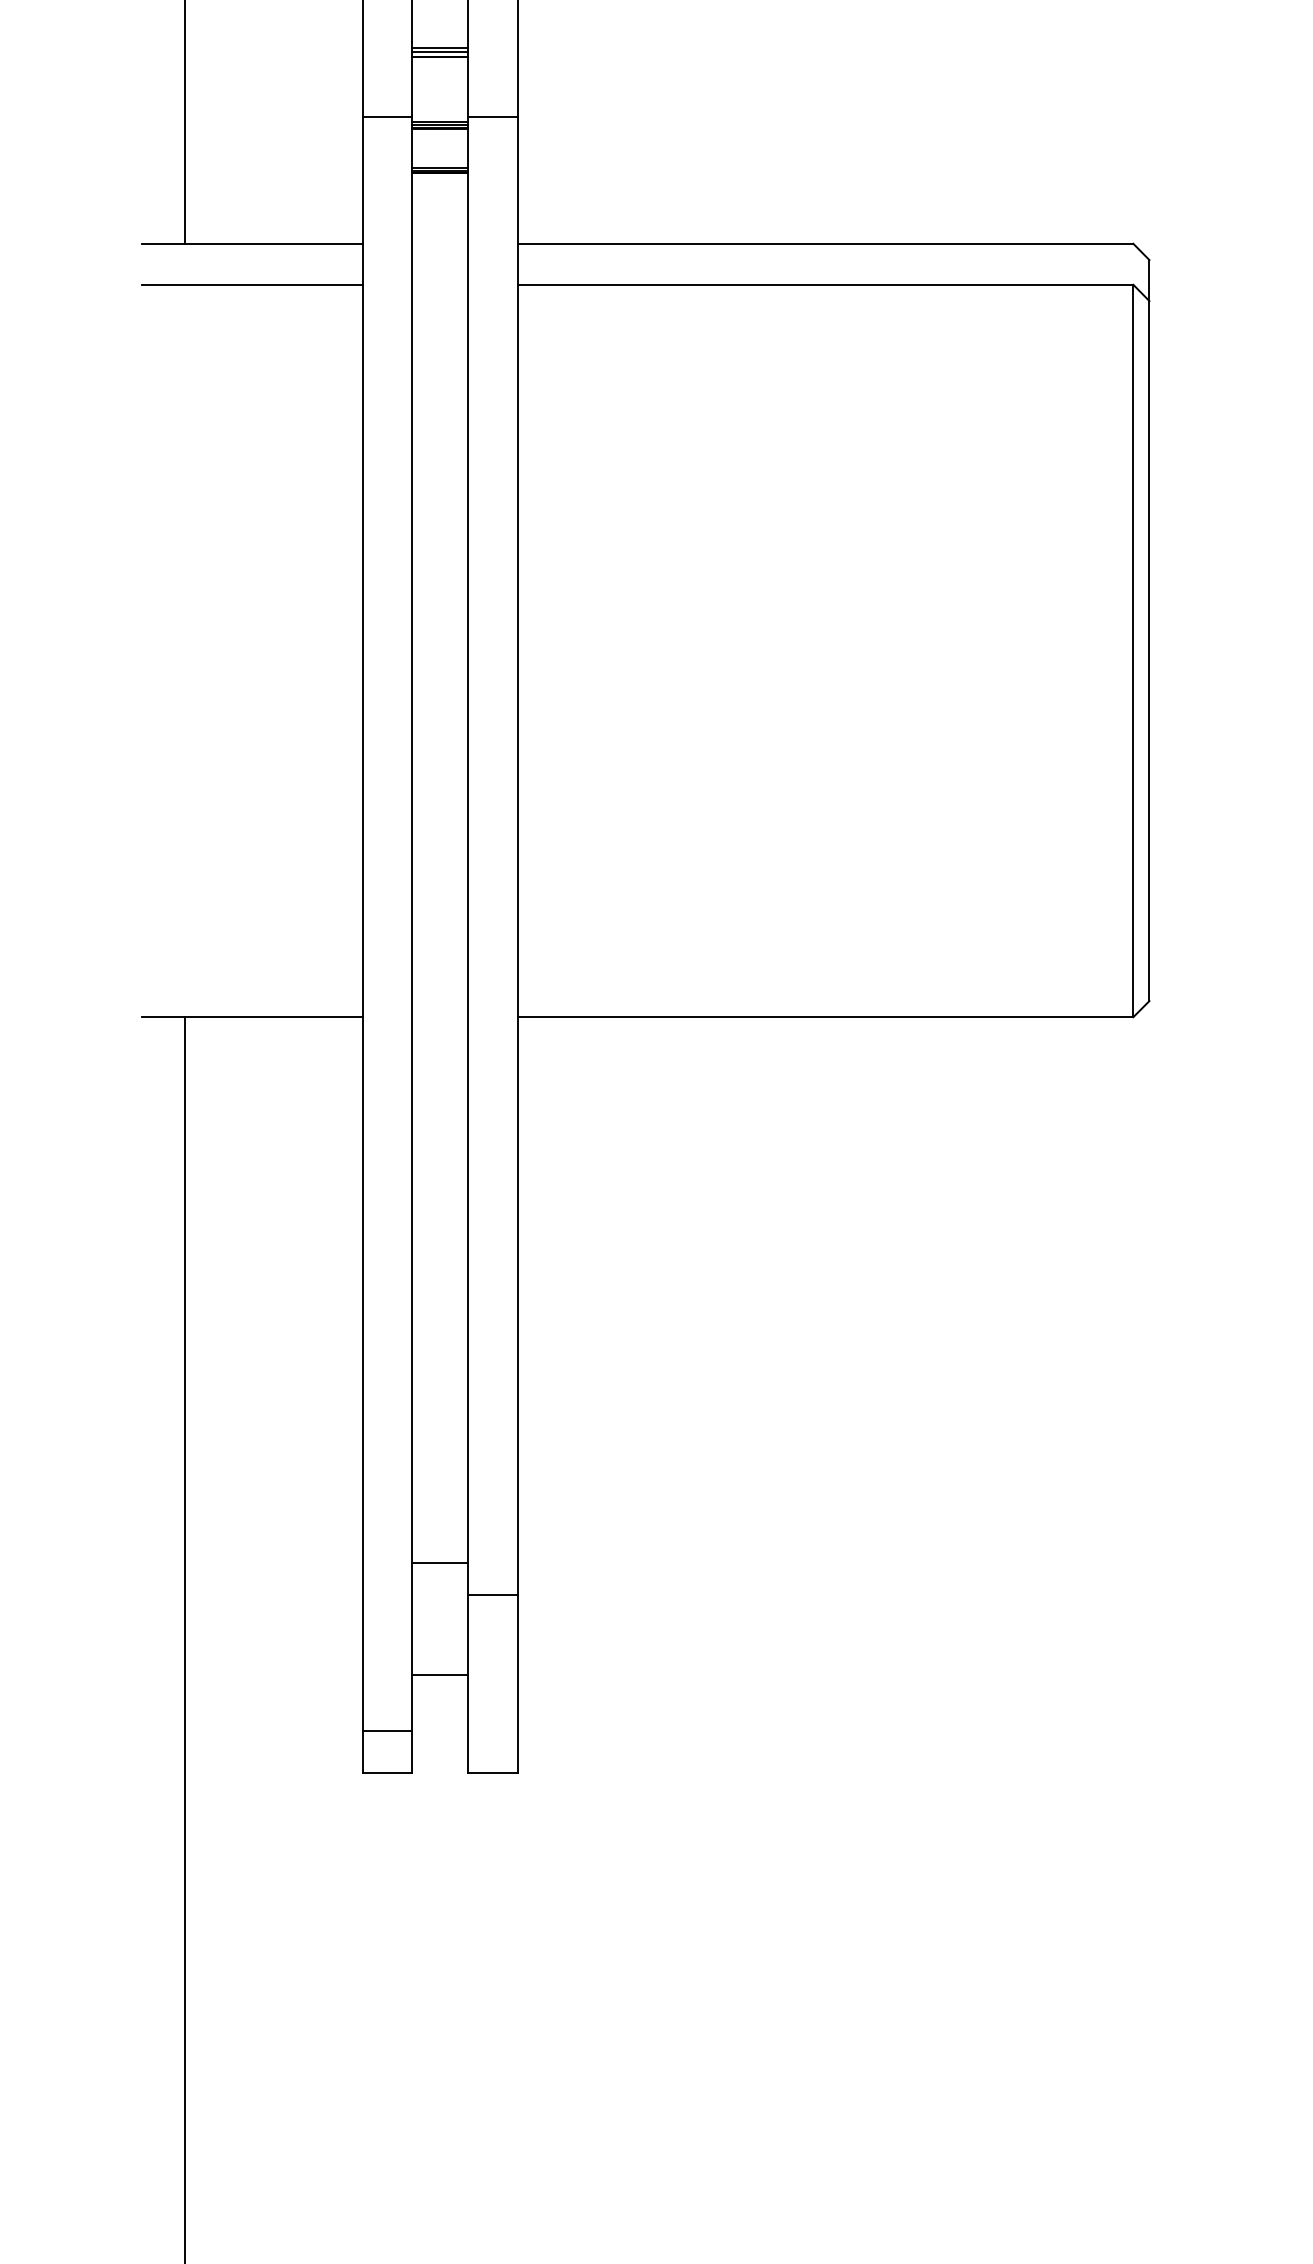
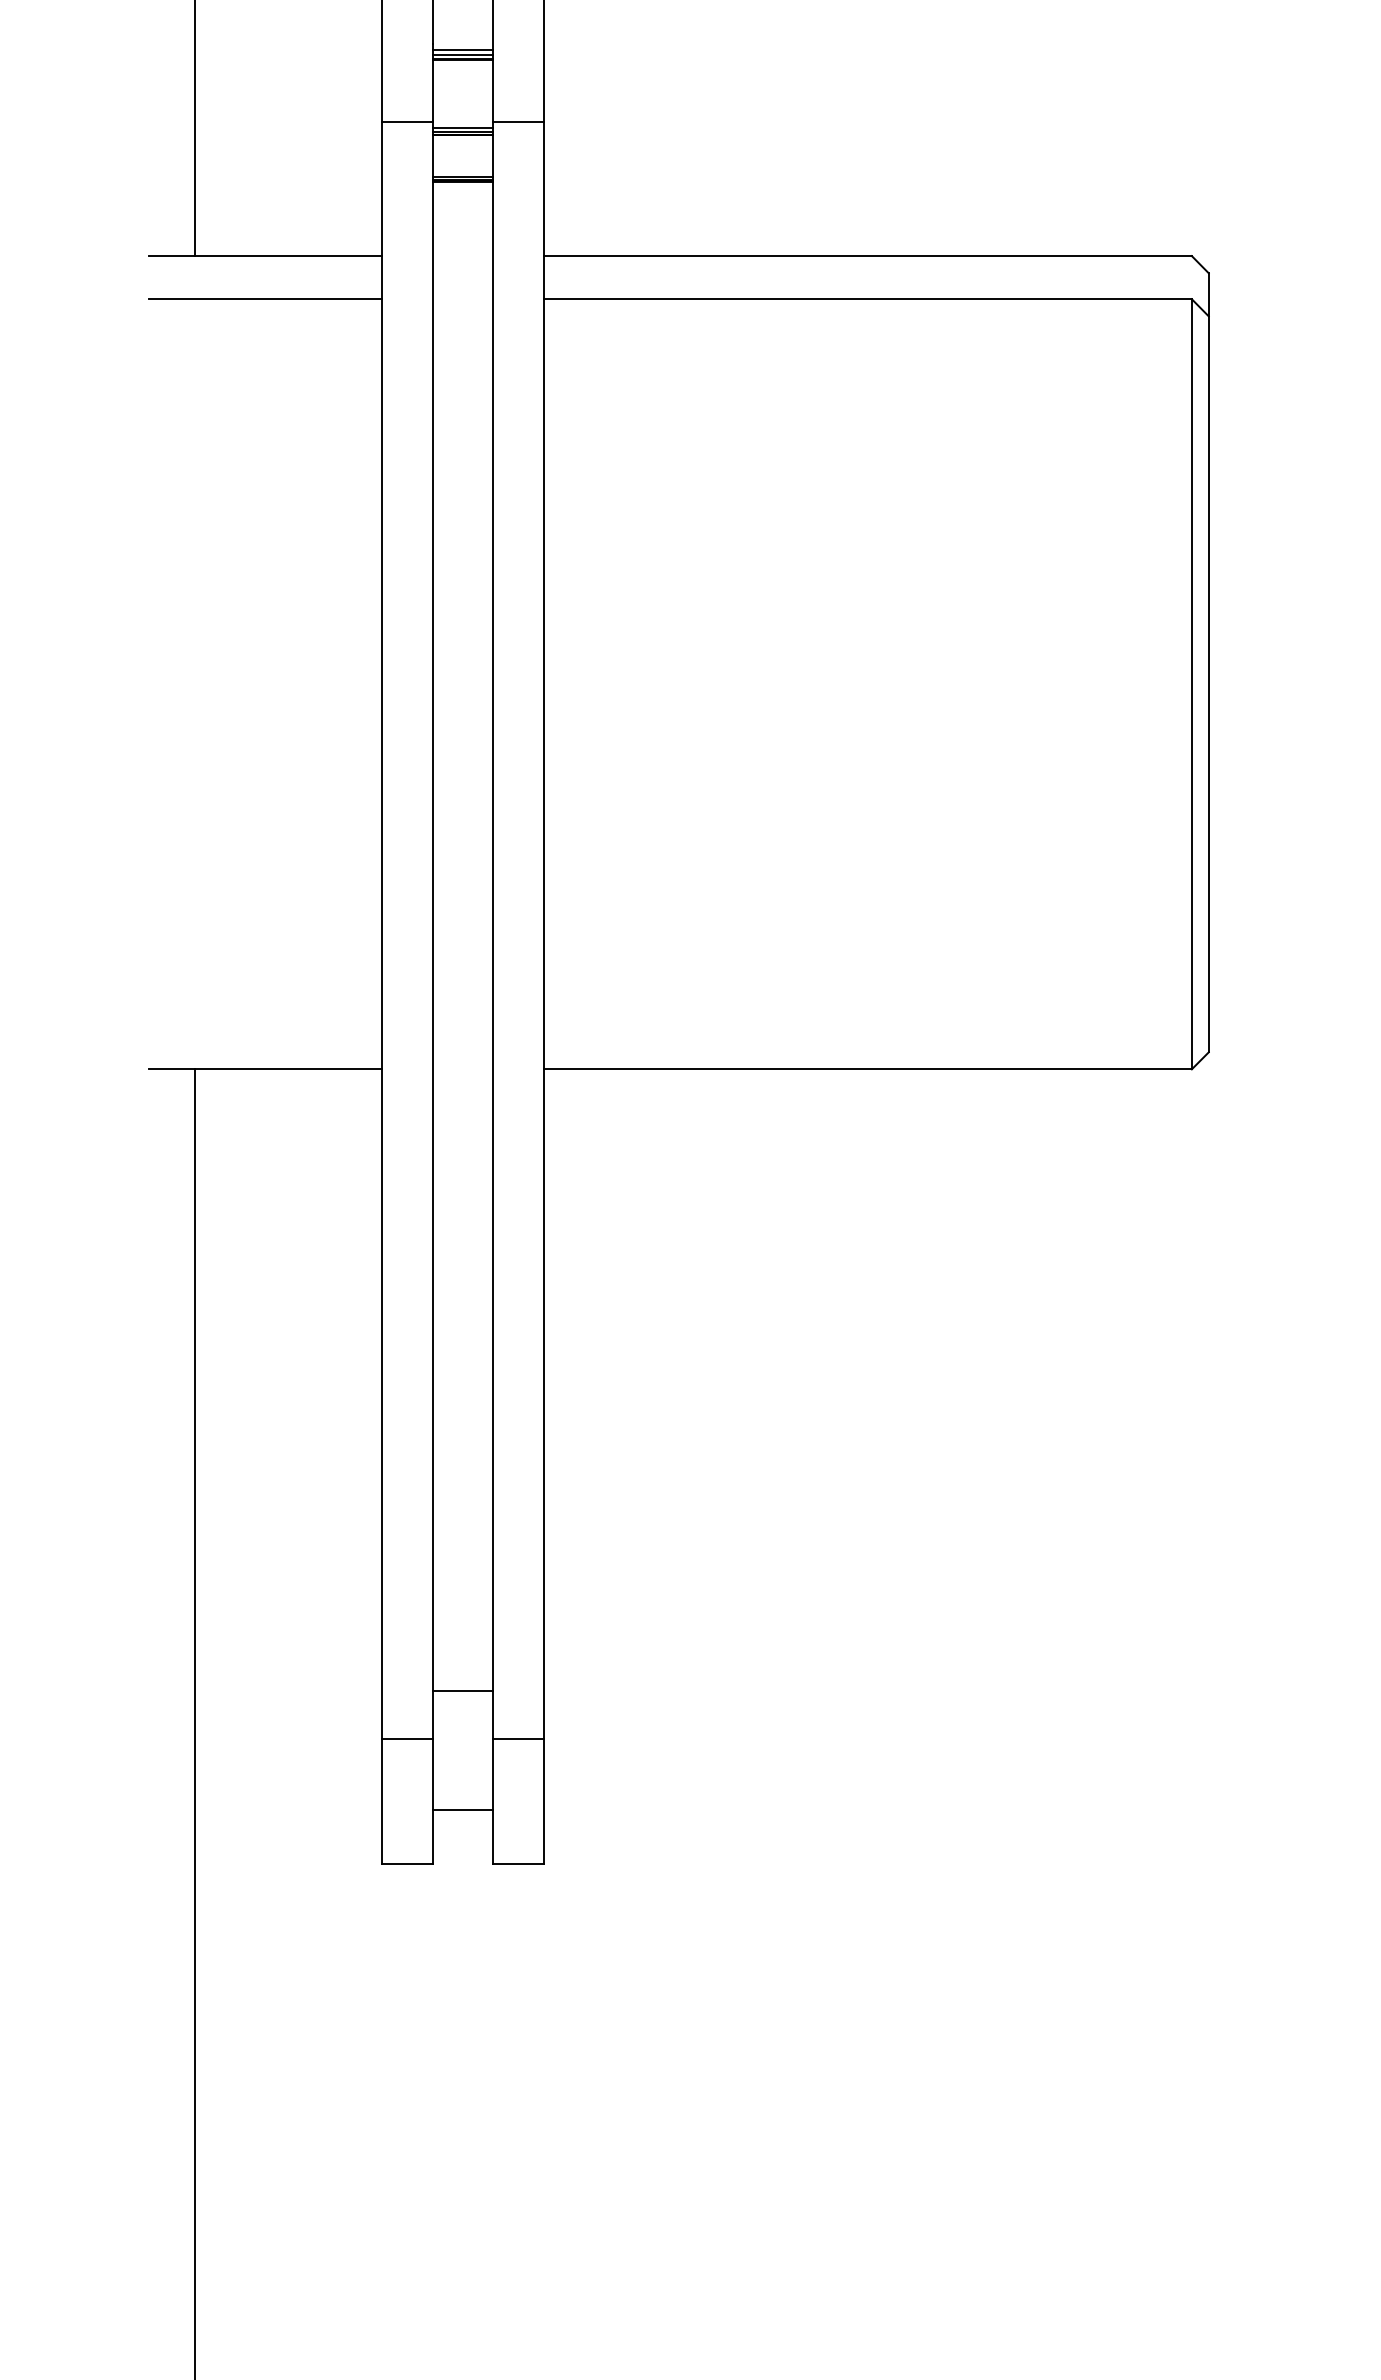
line: (439, 1563) -> (462, 1690), moved
line: (492, 1595) -> (518, 1739), moved
line: (439, 1674) -> (462, 1809), moved
line: (387, 1731) -> (407, 1739), moved

